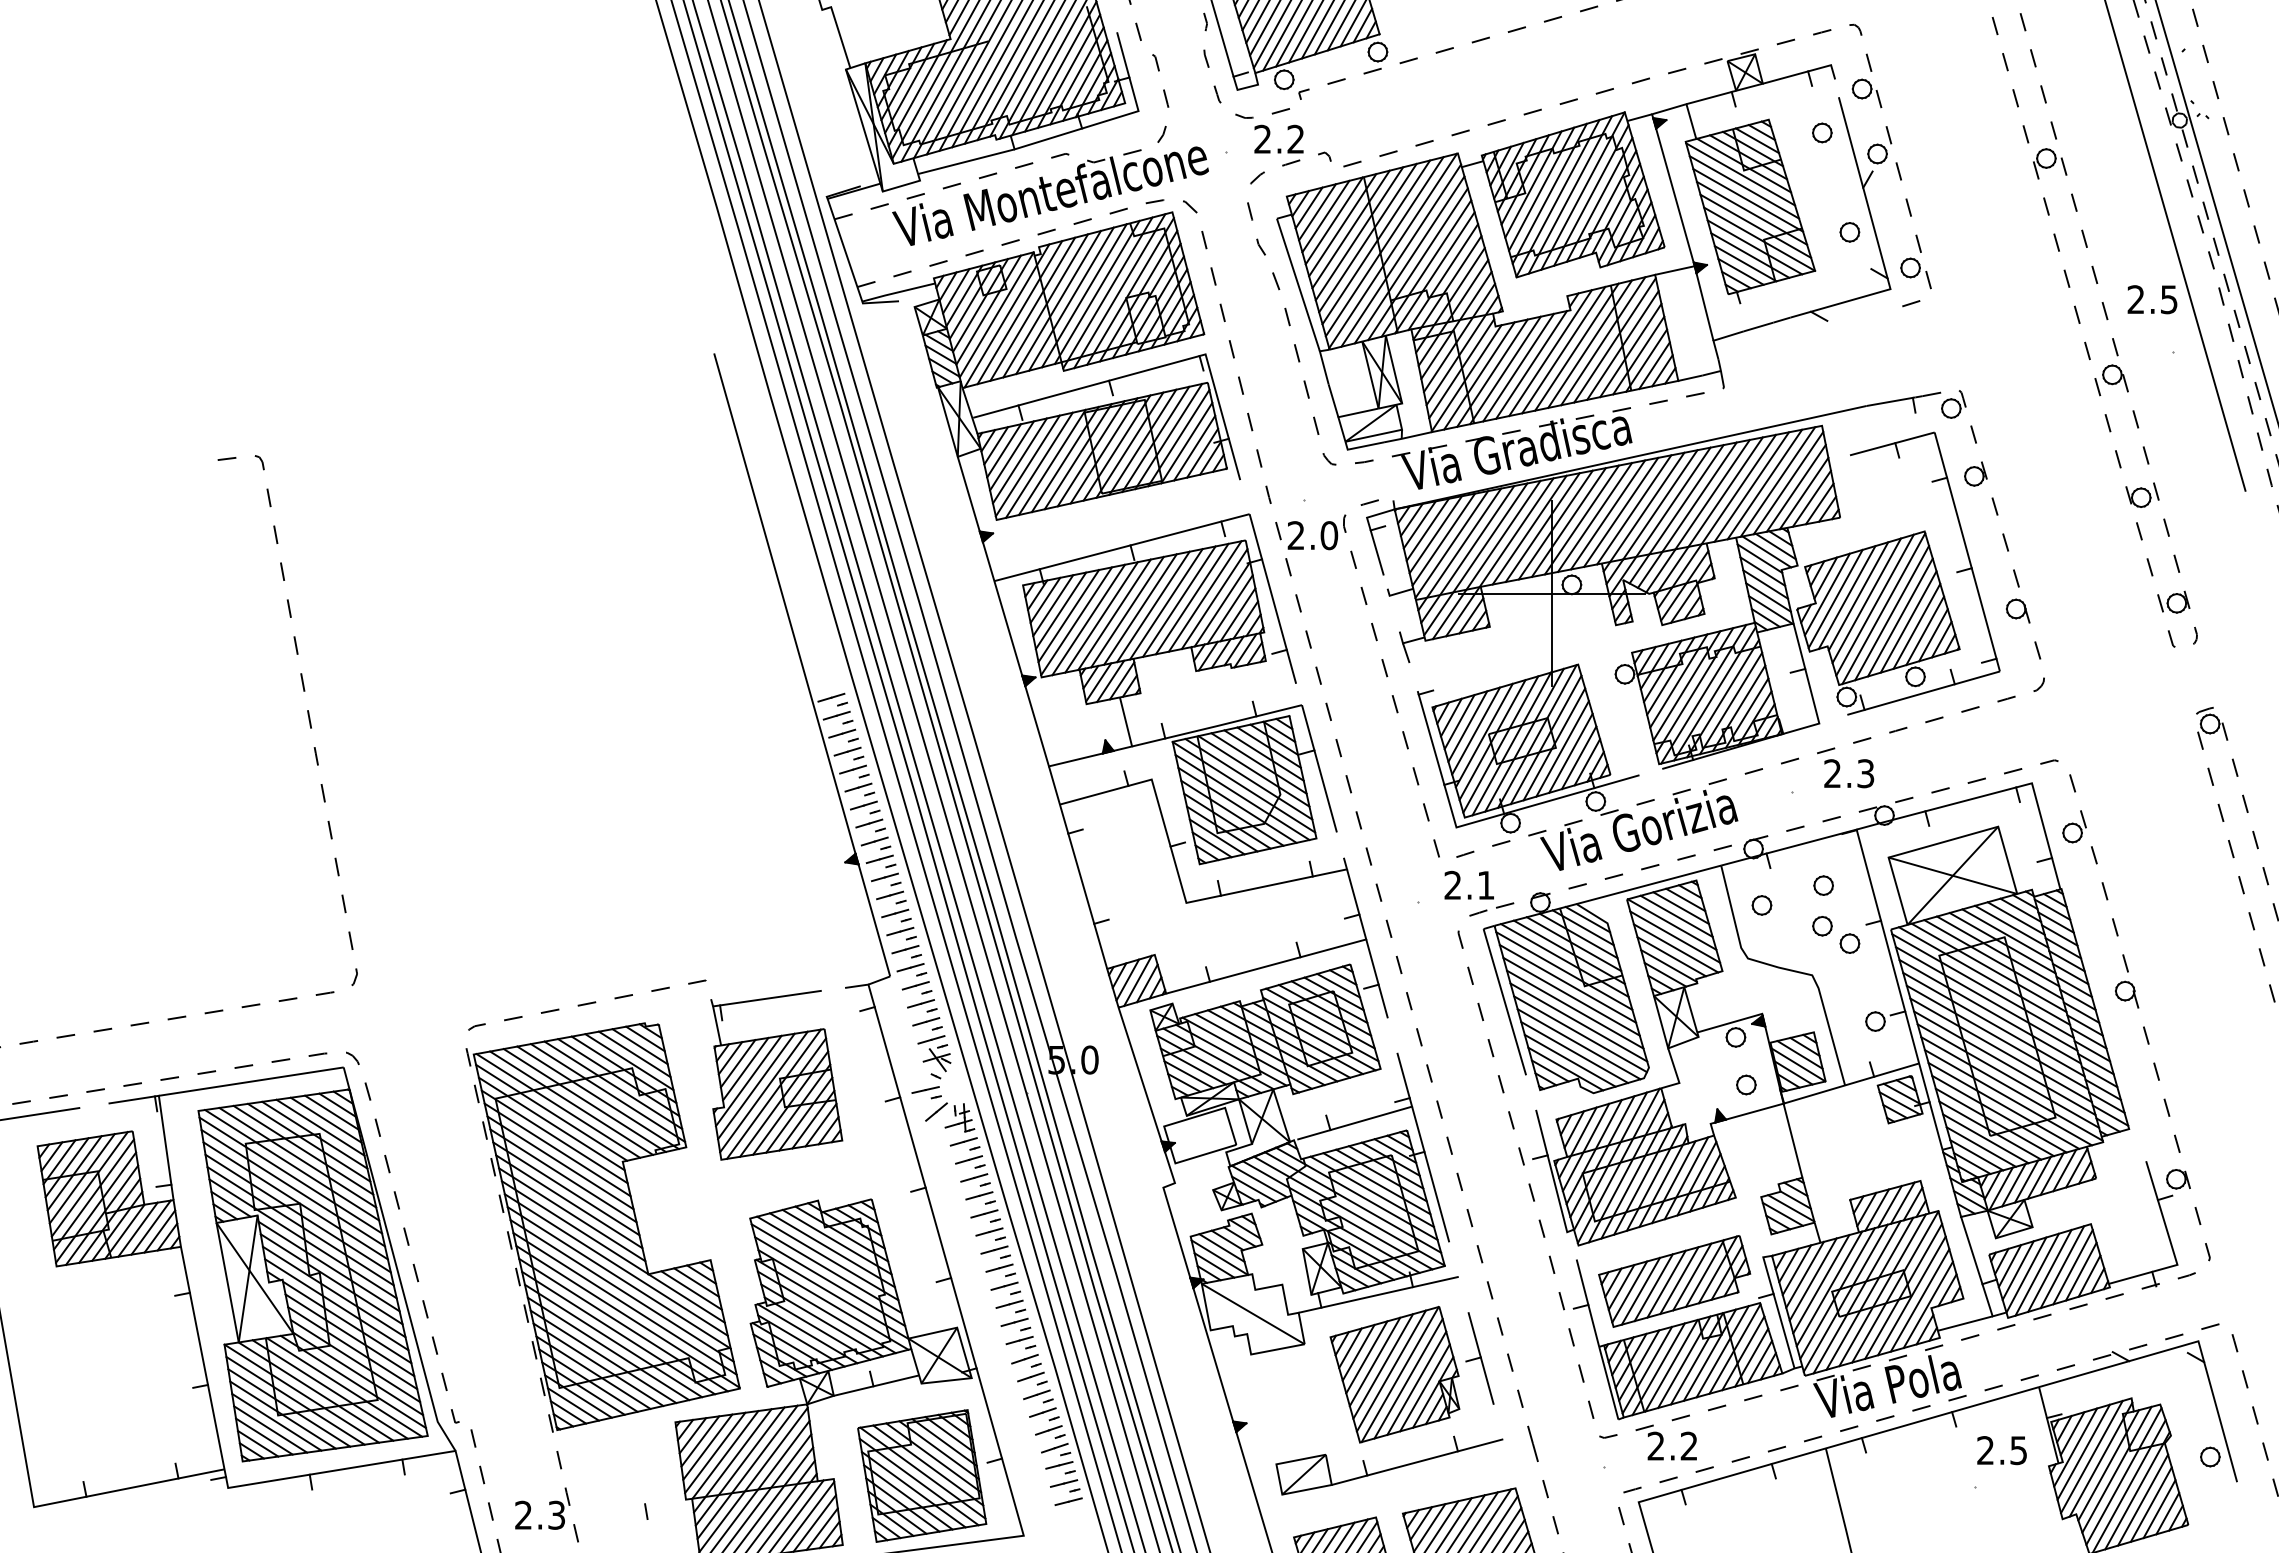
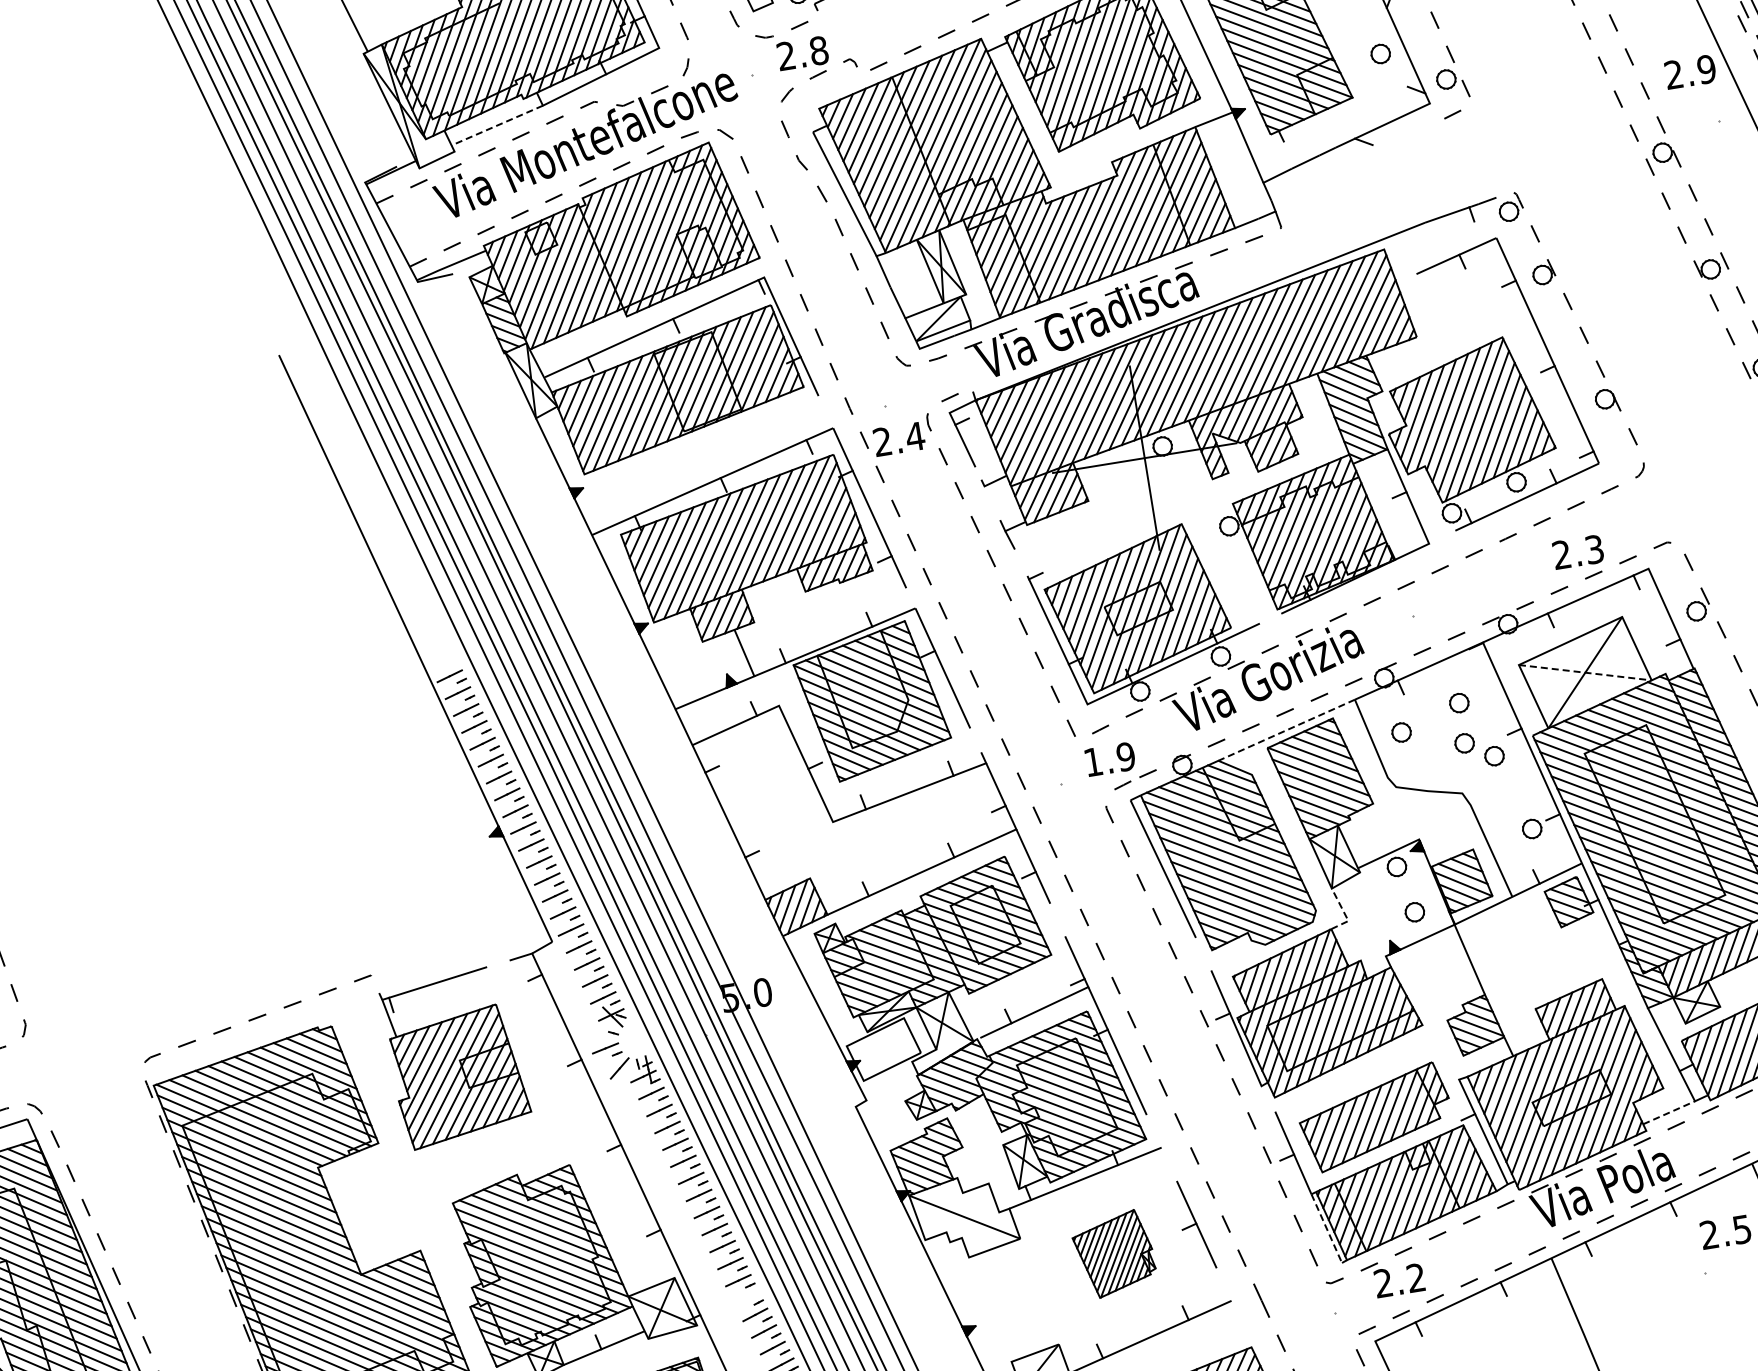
text: (1295, 138) -> (818, 50), 2.2 -> 2.8
line: (966, 161) -> (497, 125), solid -> dashed
text: (2168, 299) -> (1705, 69), 2.5 -> 2.9
text: (1329, 535) -> (915, 436), 2.0 -> 2.4
text: (1849, 773) -> (1578, 551), moved
line: (1952, 875) -> (1584, 672), solid -> dashed
text: (1469, 884) -> (1109, 758), 2.1 -> 1.9
line: (1648, 884) -> (1286, 729), solid -> dashed
line: (1676, 1074) -> (1344, 913), solid -> dashed
line: (1965, 1323) -> (1669, 1112), solid -> dashed
line: (1024, 1359) -> (746, 1298), removed
part: (1394, 1374) -> (1113, 1254), size x0.6
line: (1608, 1383) -> (1326, 1228), solid -> dashed

